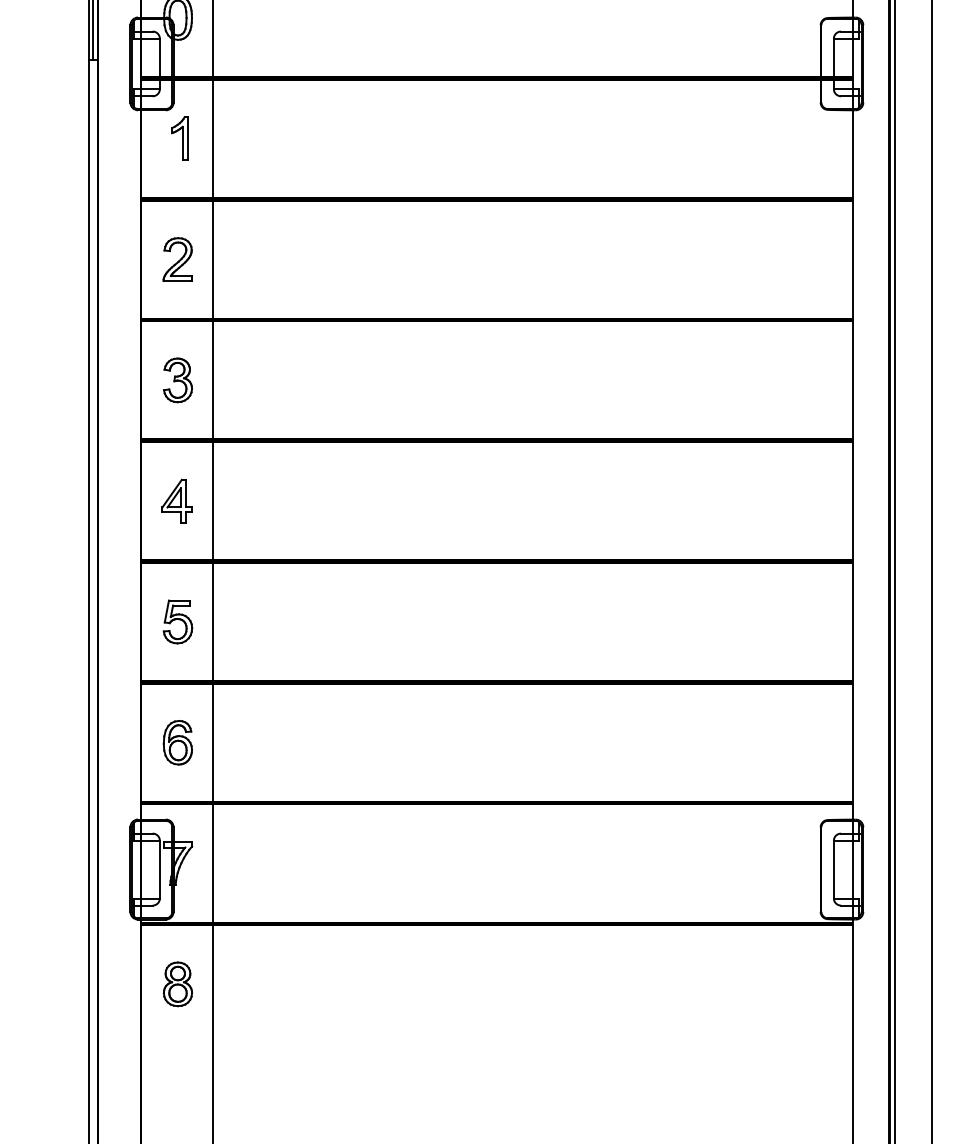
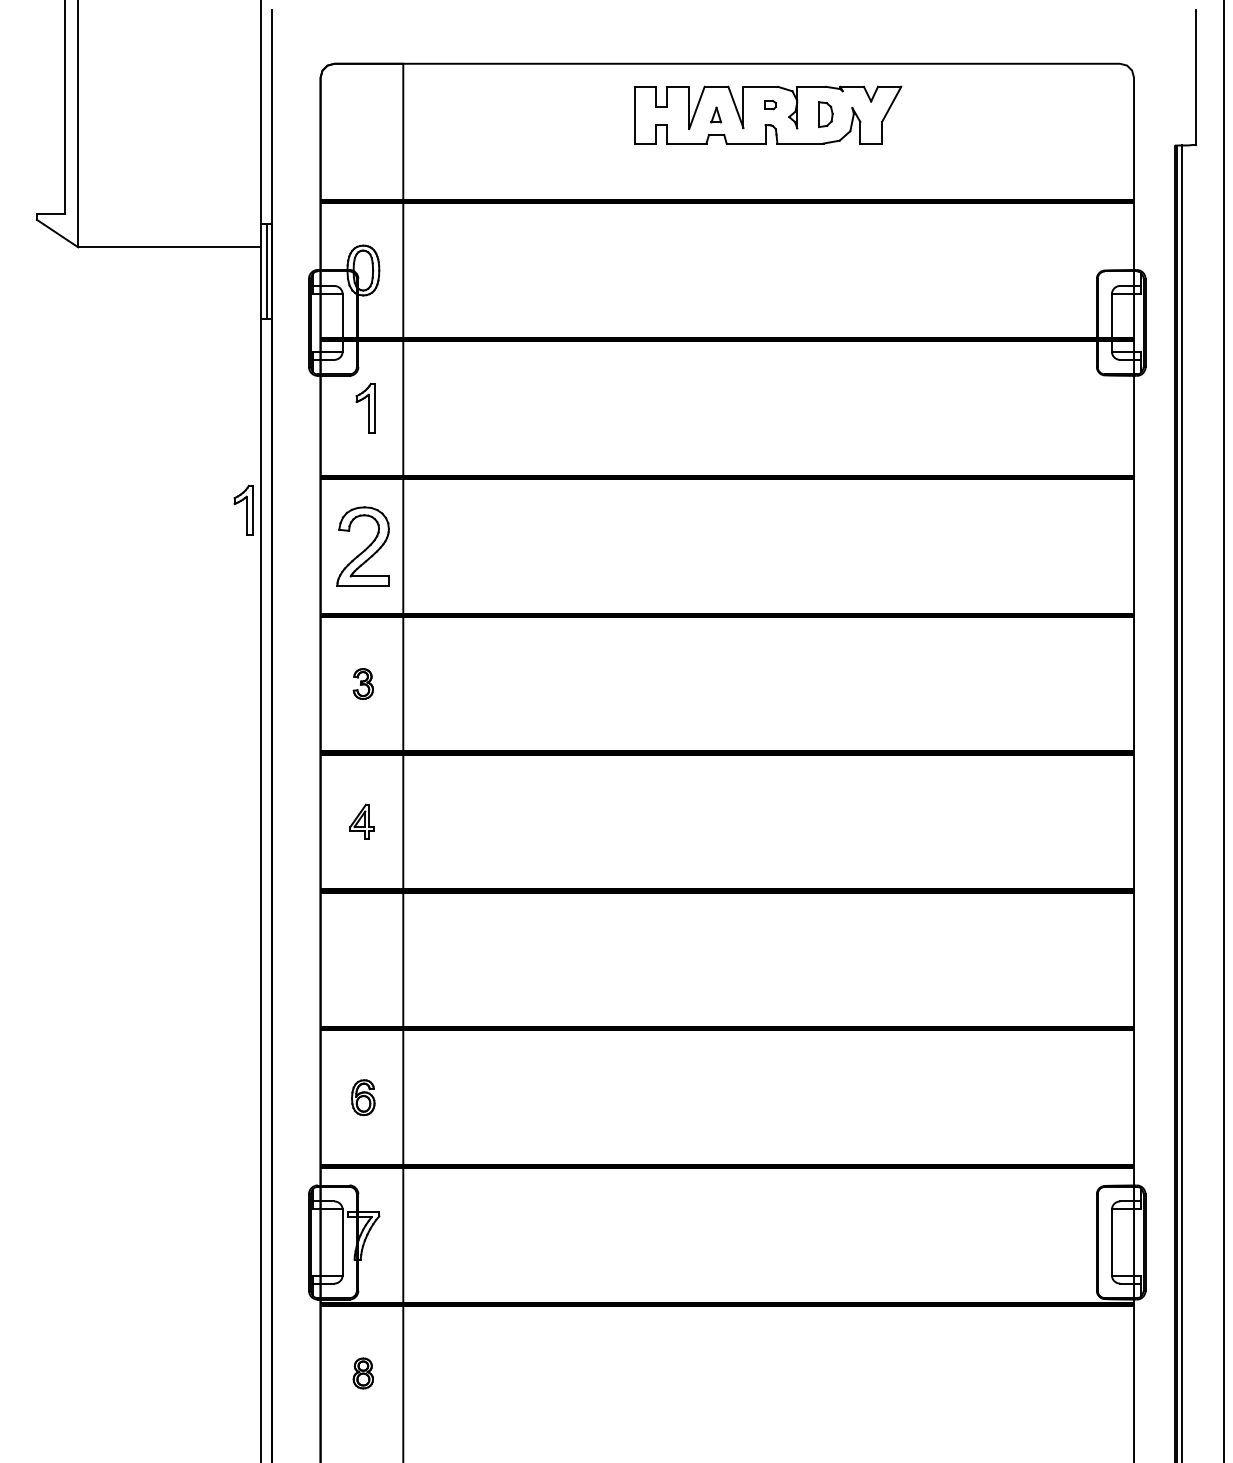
part: (73, 227) -> (243, 509), added
part: (177, 258) -> (362, 545), size x1.6
part: (178, 379) -> (363, 683), size x0.6
part: (176, 500) -> (361, 821), size x0.7
part: (178, 621) -> (363, 959), removed
part: (178, 742) -> (363, 1097), size x0.7
part: (178, 984) -> (363, 1373), size x0.6

